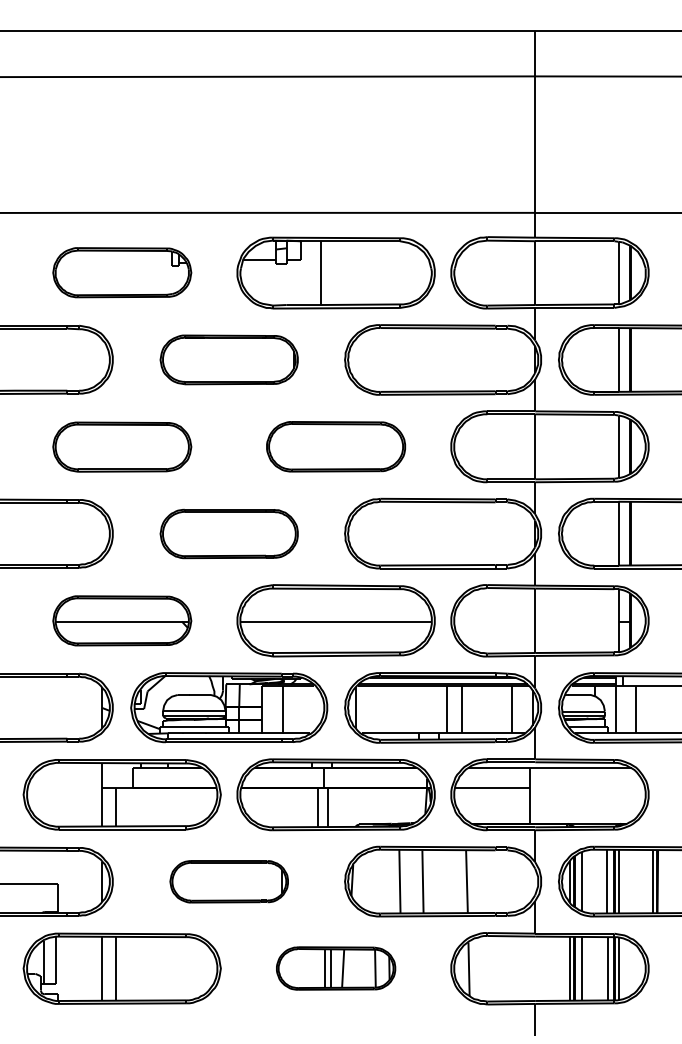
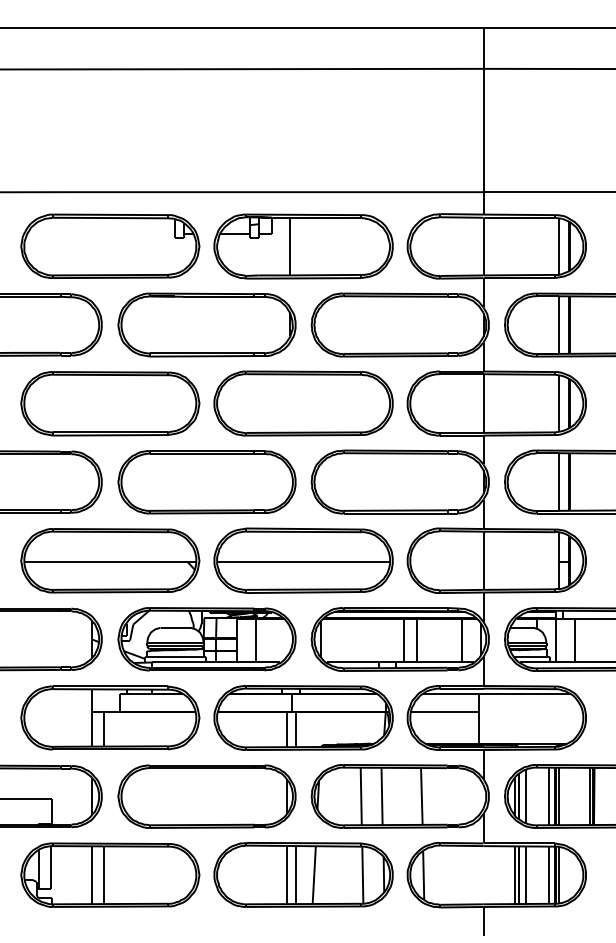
part: (122, 271) -> (110, 245), size x1.43
part: (228, 359) -> (206, 324), size x1.43
part: (122, 446) -> (110, 403), size x1.43
part: (336, 446) -> (303, 403), size x1.43
part: (228, 534) -> (206, 482), size x1.43
part: (122, 620) -> (110, 560), size x1.43
part: (228, 881) -> (206, 796), size x1.67
part: (336, 968) -> (303, 874), size x1.67

